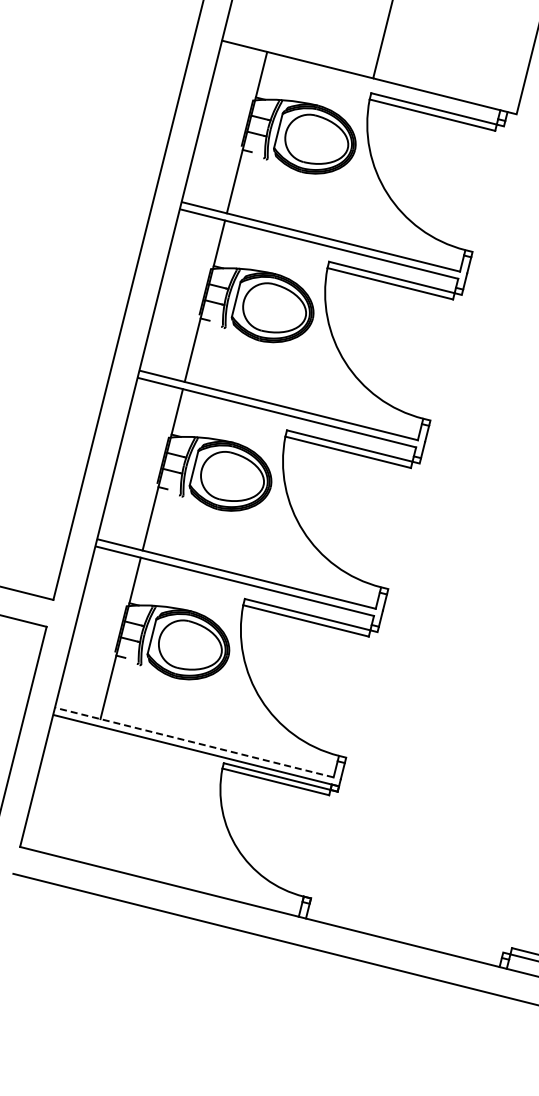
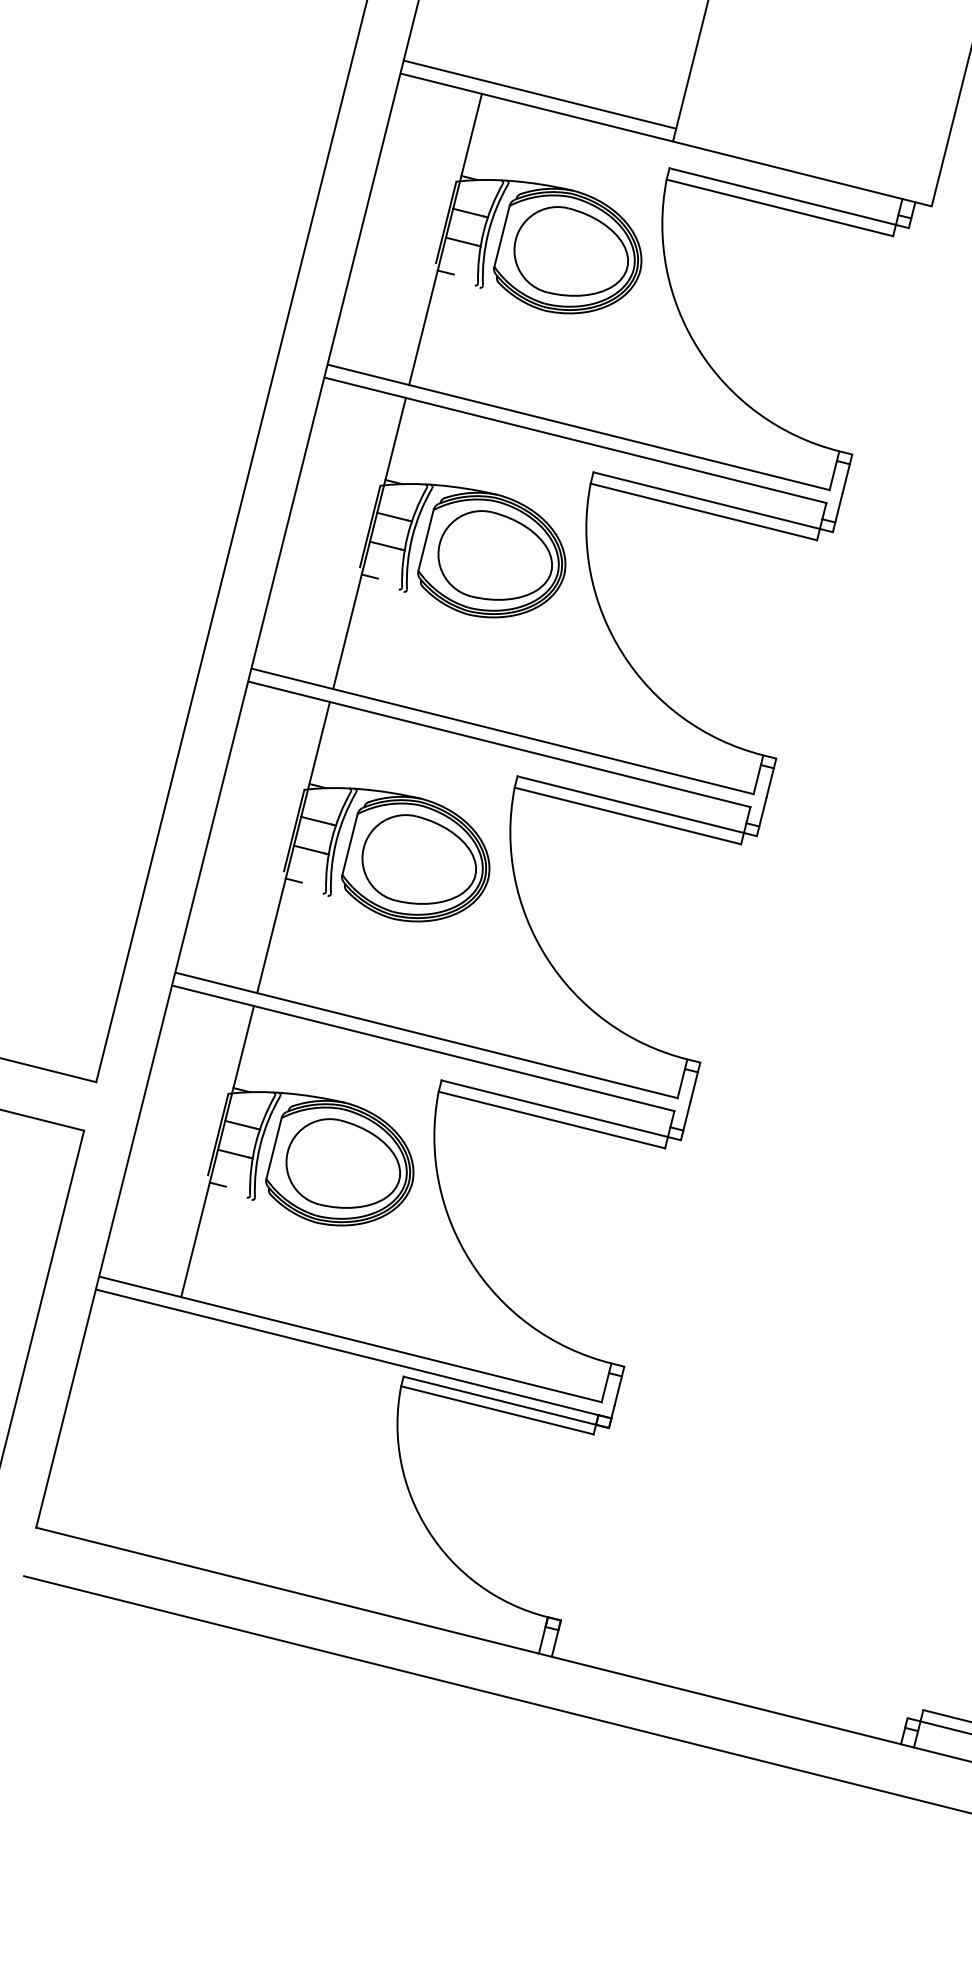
line: (299, 52) -> (540, 94), added
line: (194, 742) -> (350, 1339), dashed -> solid

